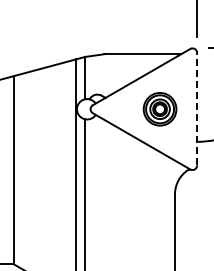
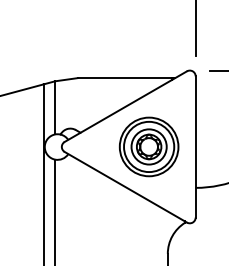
line: (197, 108) -> (196, 146), dashed -> solid
part: (159, 109) -> (148, 147), size x1.43

